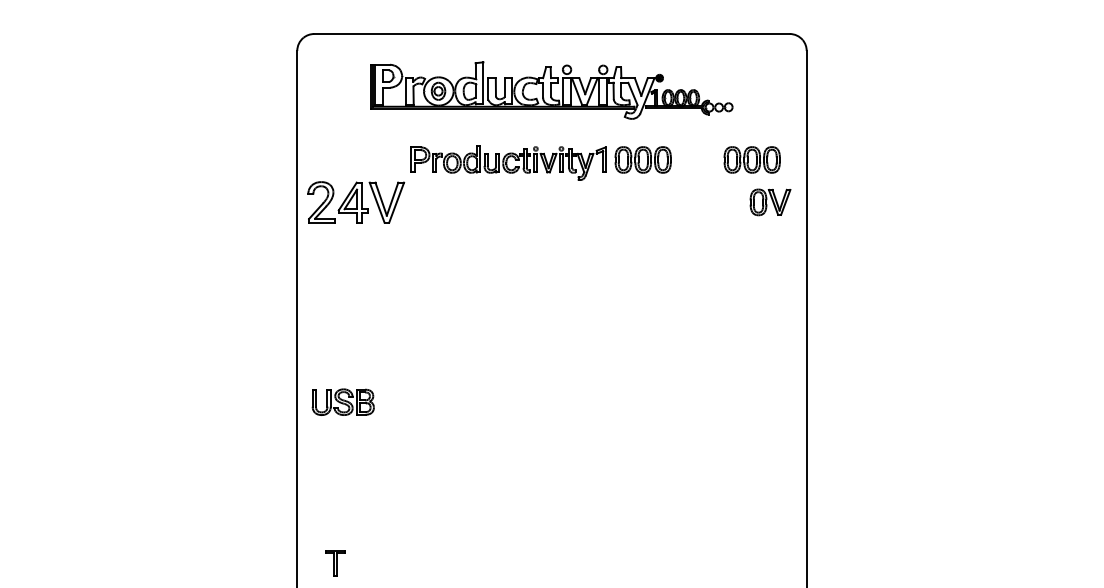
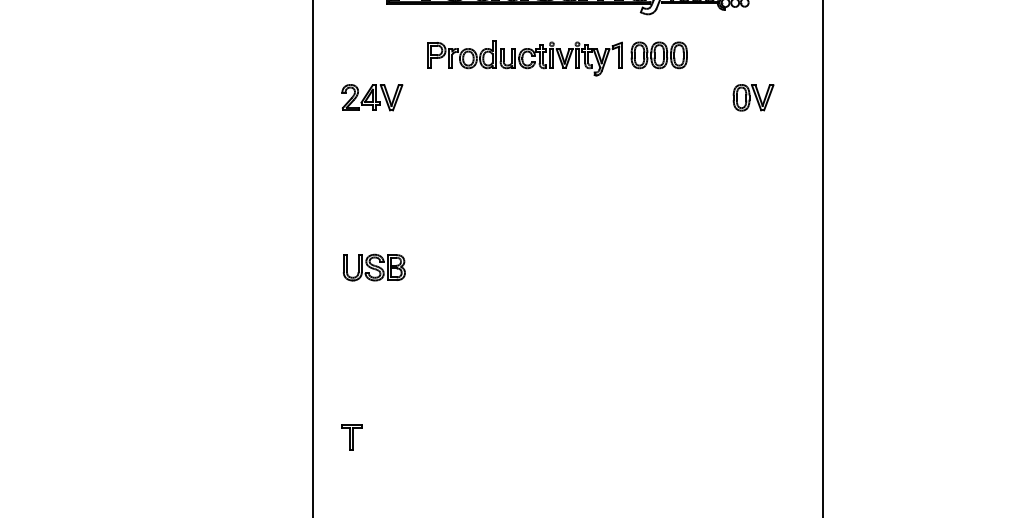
part: (751, 159) -> (767, 54), removed
part: (356, 201) -> (372, 96), size x0.62
part: (770, 202) -> (753, 97), moved
part: (342, 401) -> (373, 266), moved
part: (335, 563) -> (351, 437), moved

